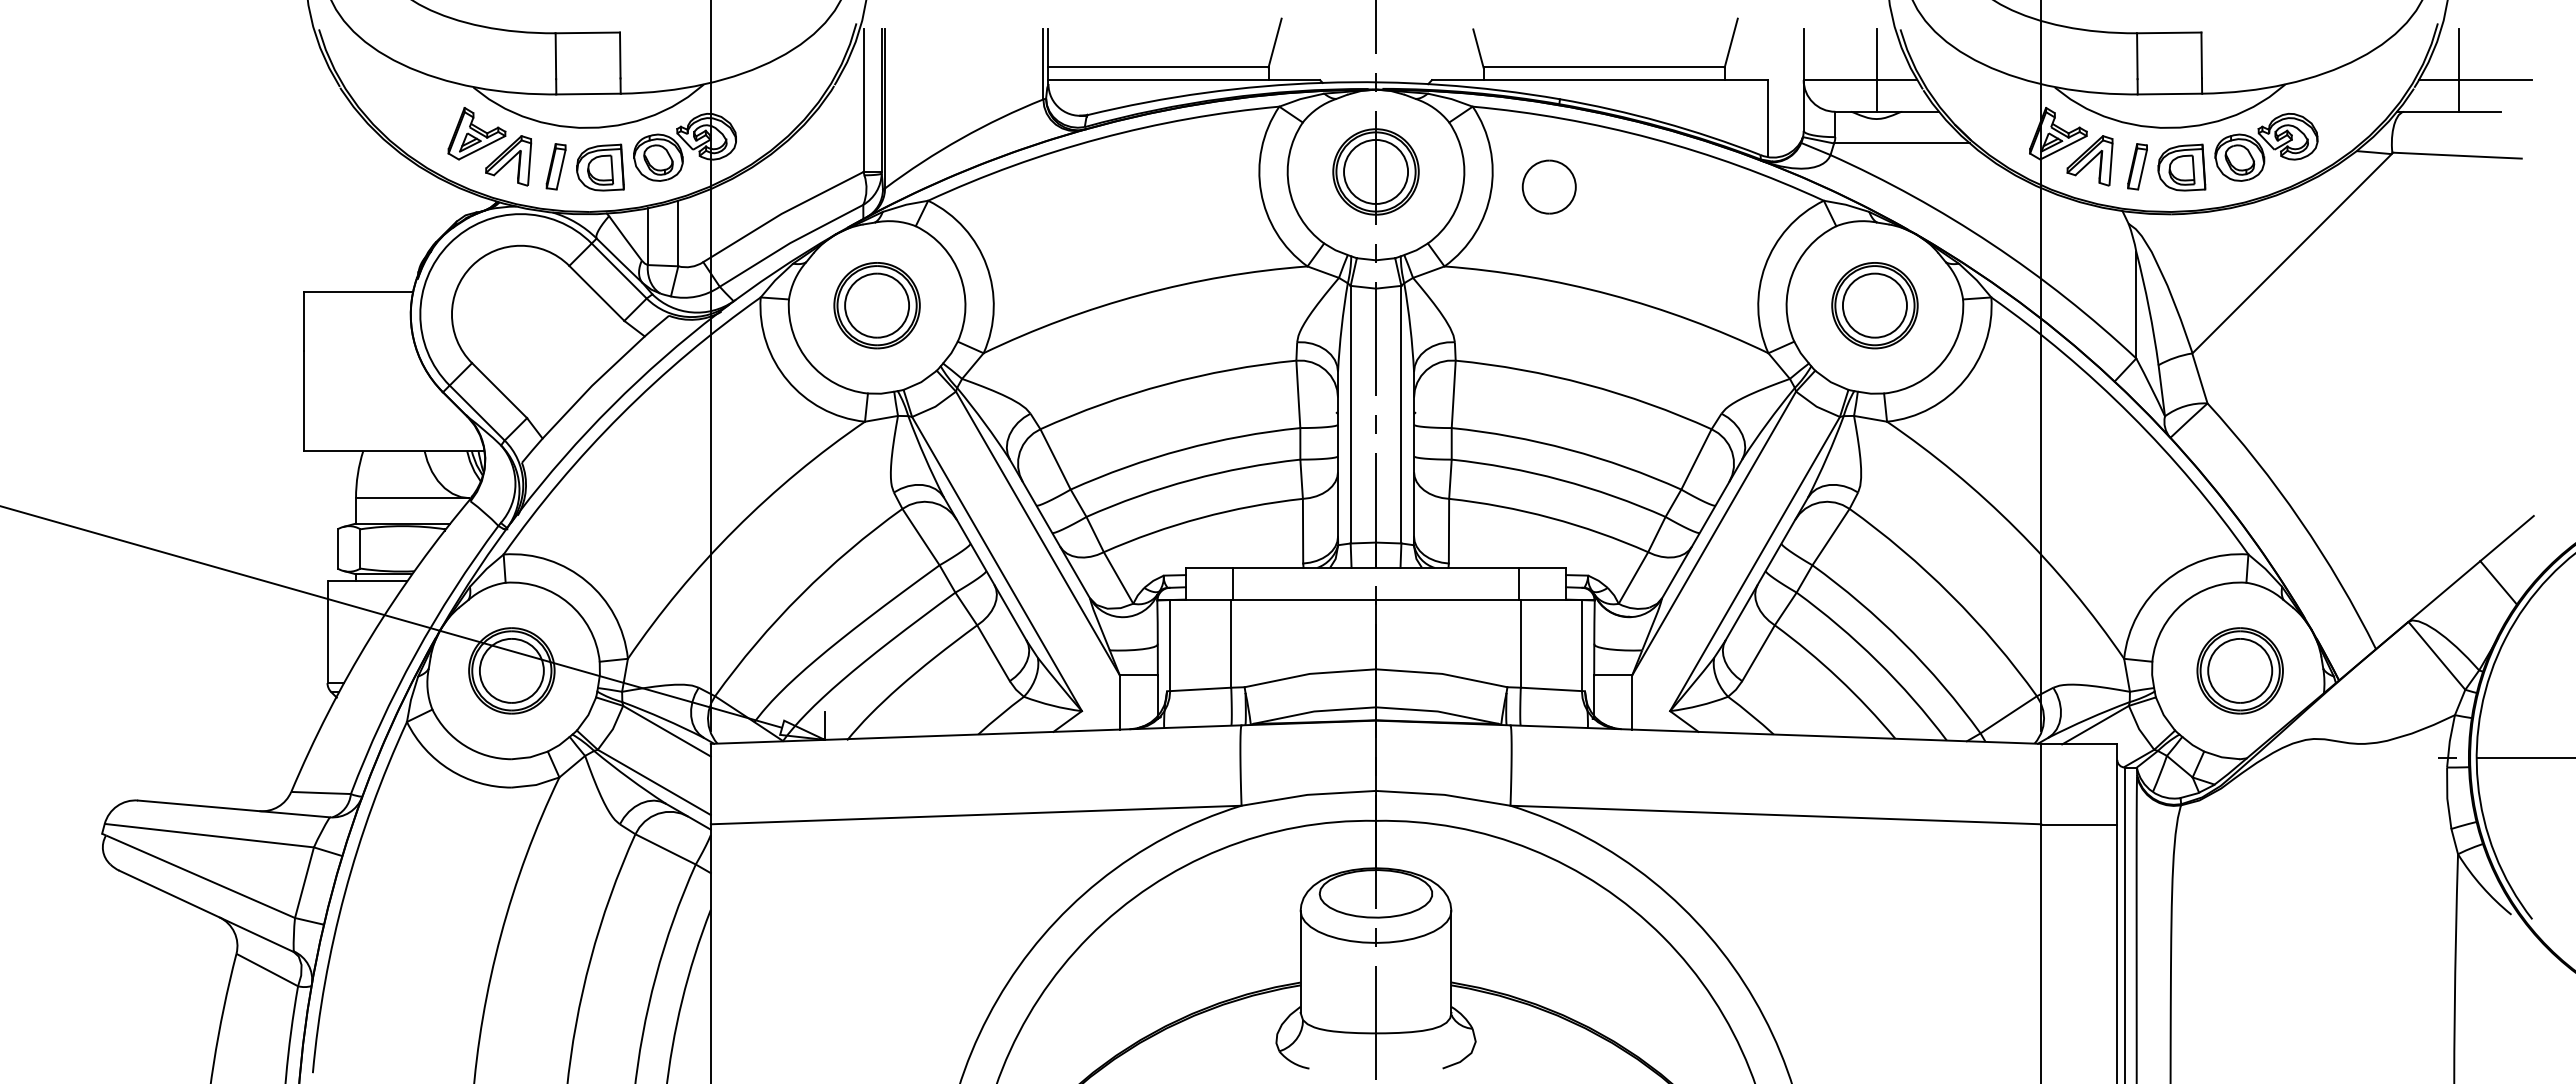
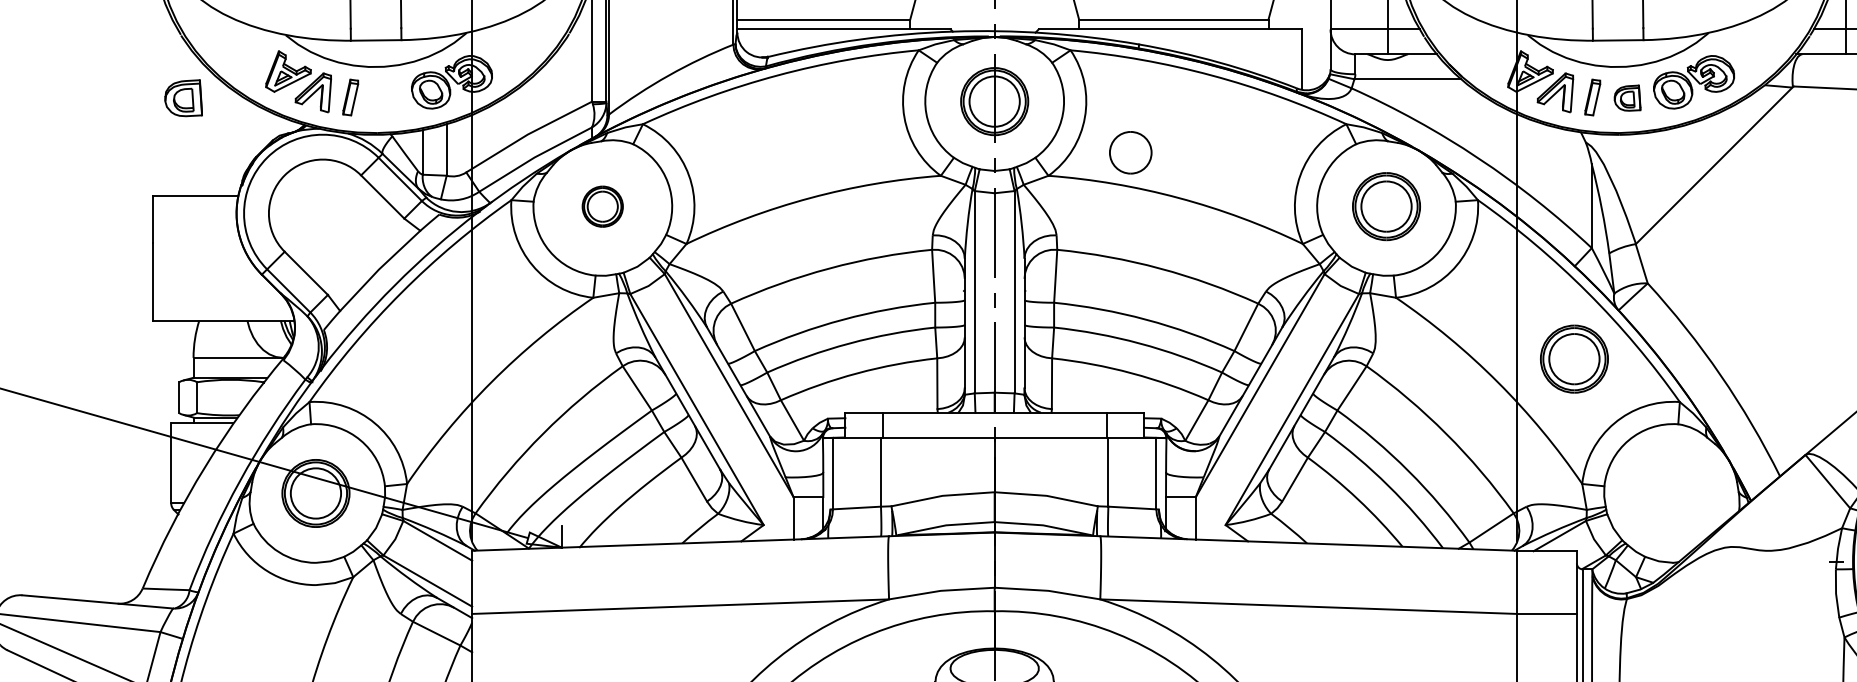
part: (600, 167) -> (183, 98), moved
part: (2181, 167) -> (1627, 98), size x0.7
part: (1548, 186) -> (1130, 152), moved
part: (876, 305) -> (602, 206), size x0.6
part: (2239, 670) -> (1573, 358), moved

